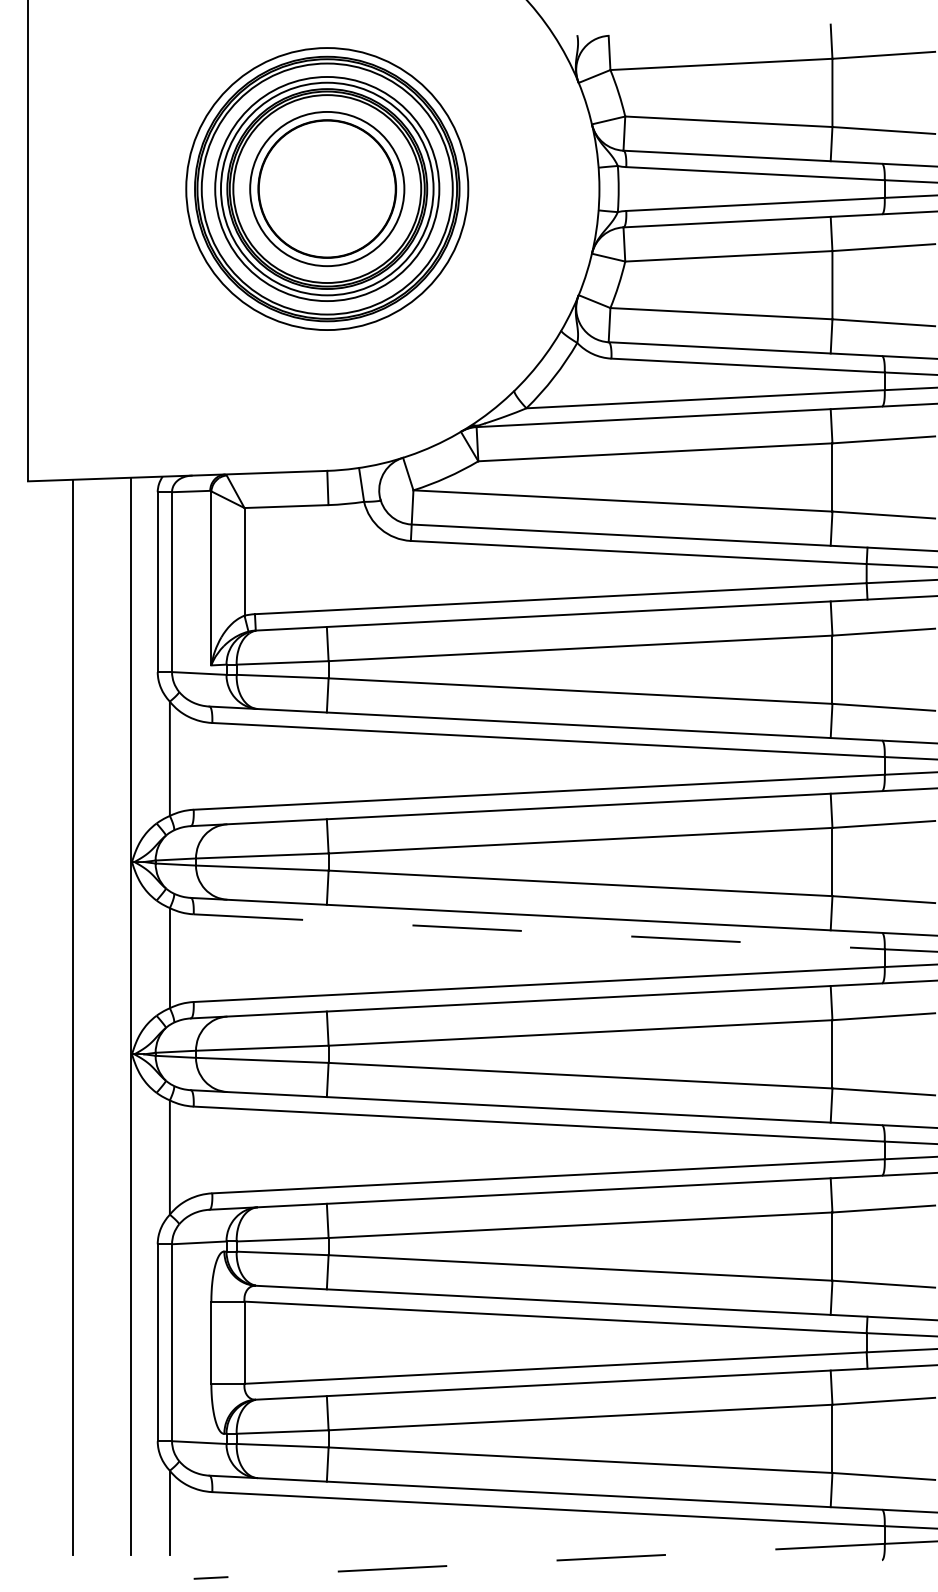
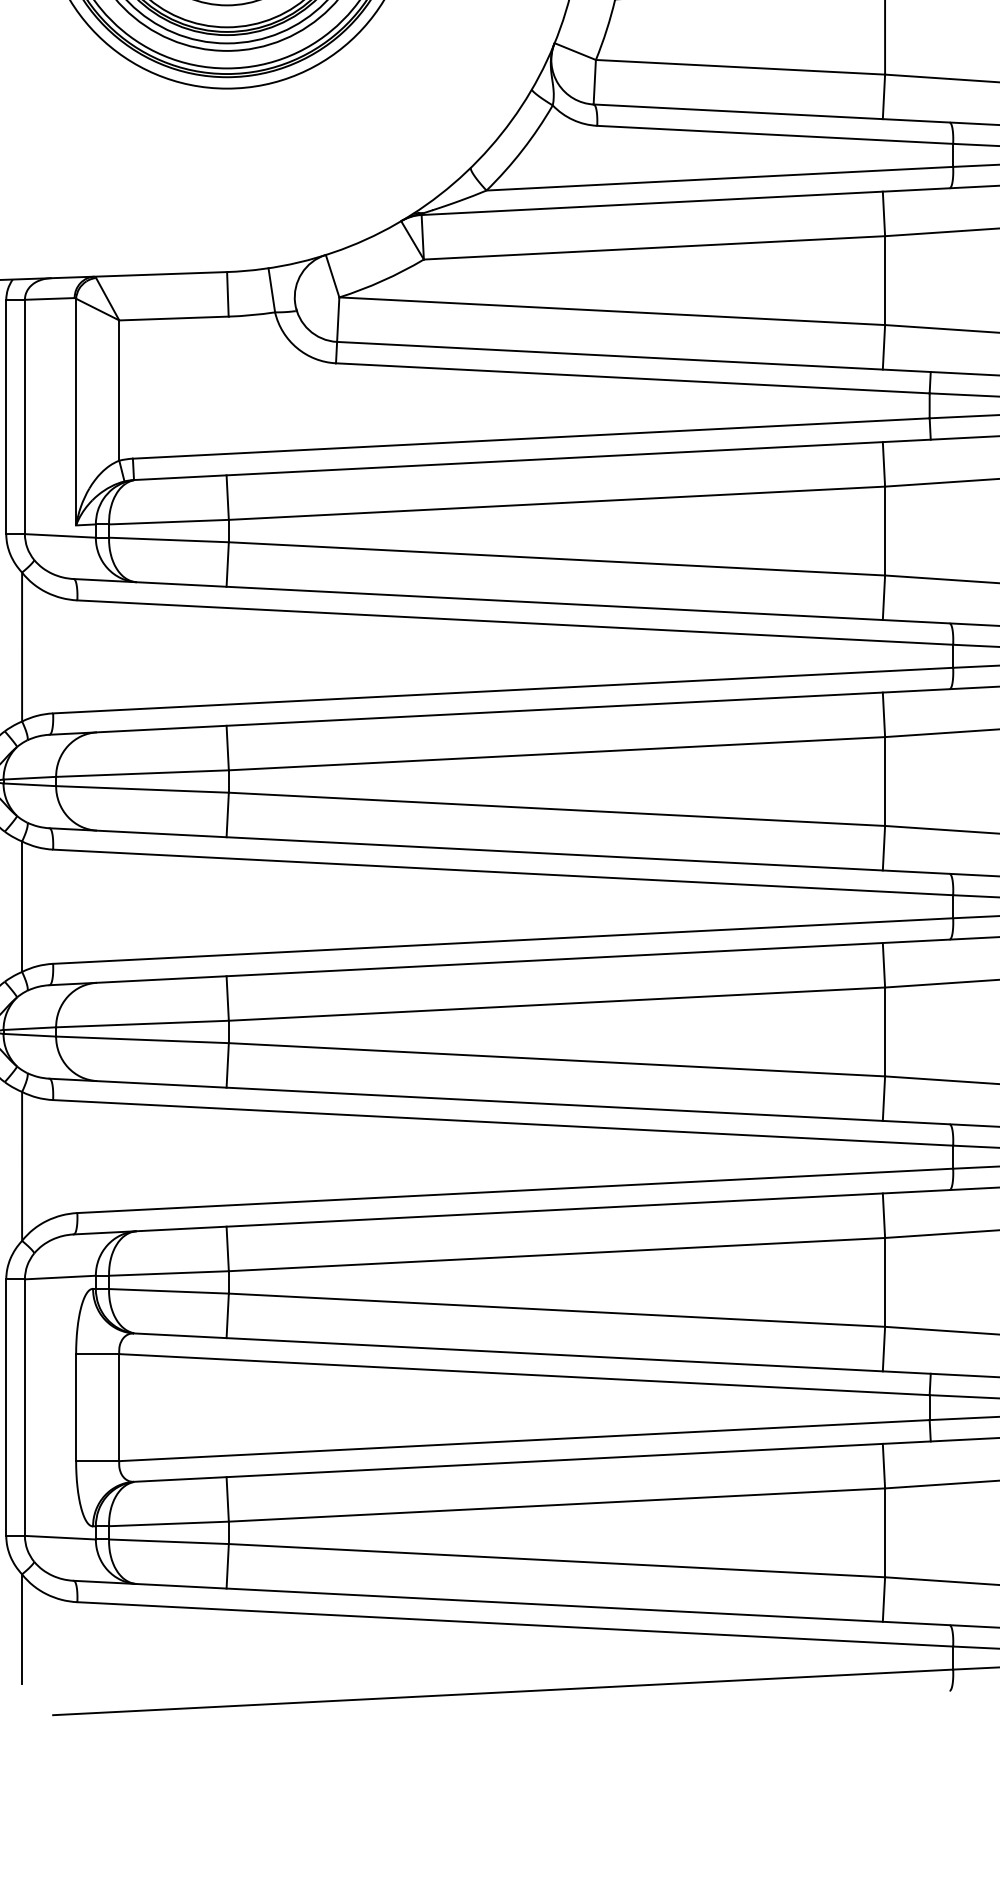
line: (539, 931) -> (503, 871), dashed -> solid
line: (539, 1561) -> (503, 1692), dashed -> solid

